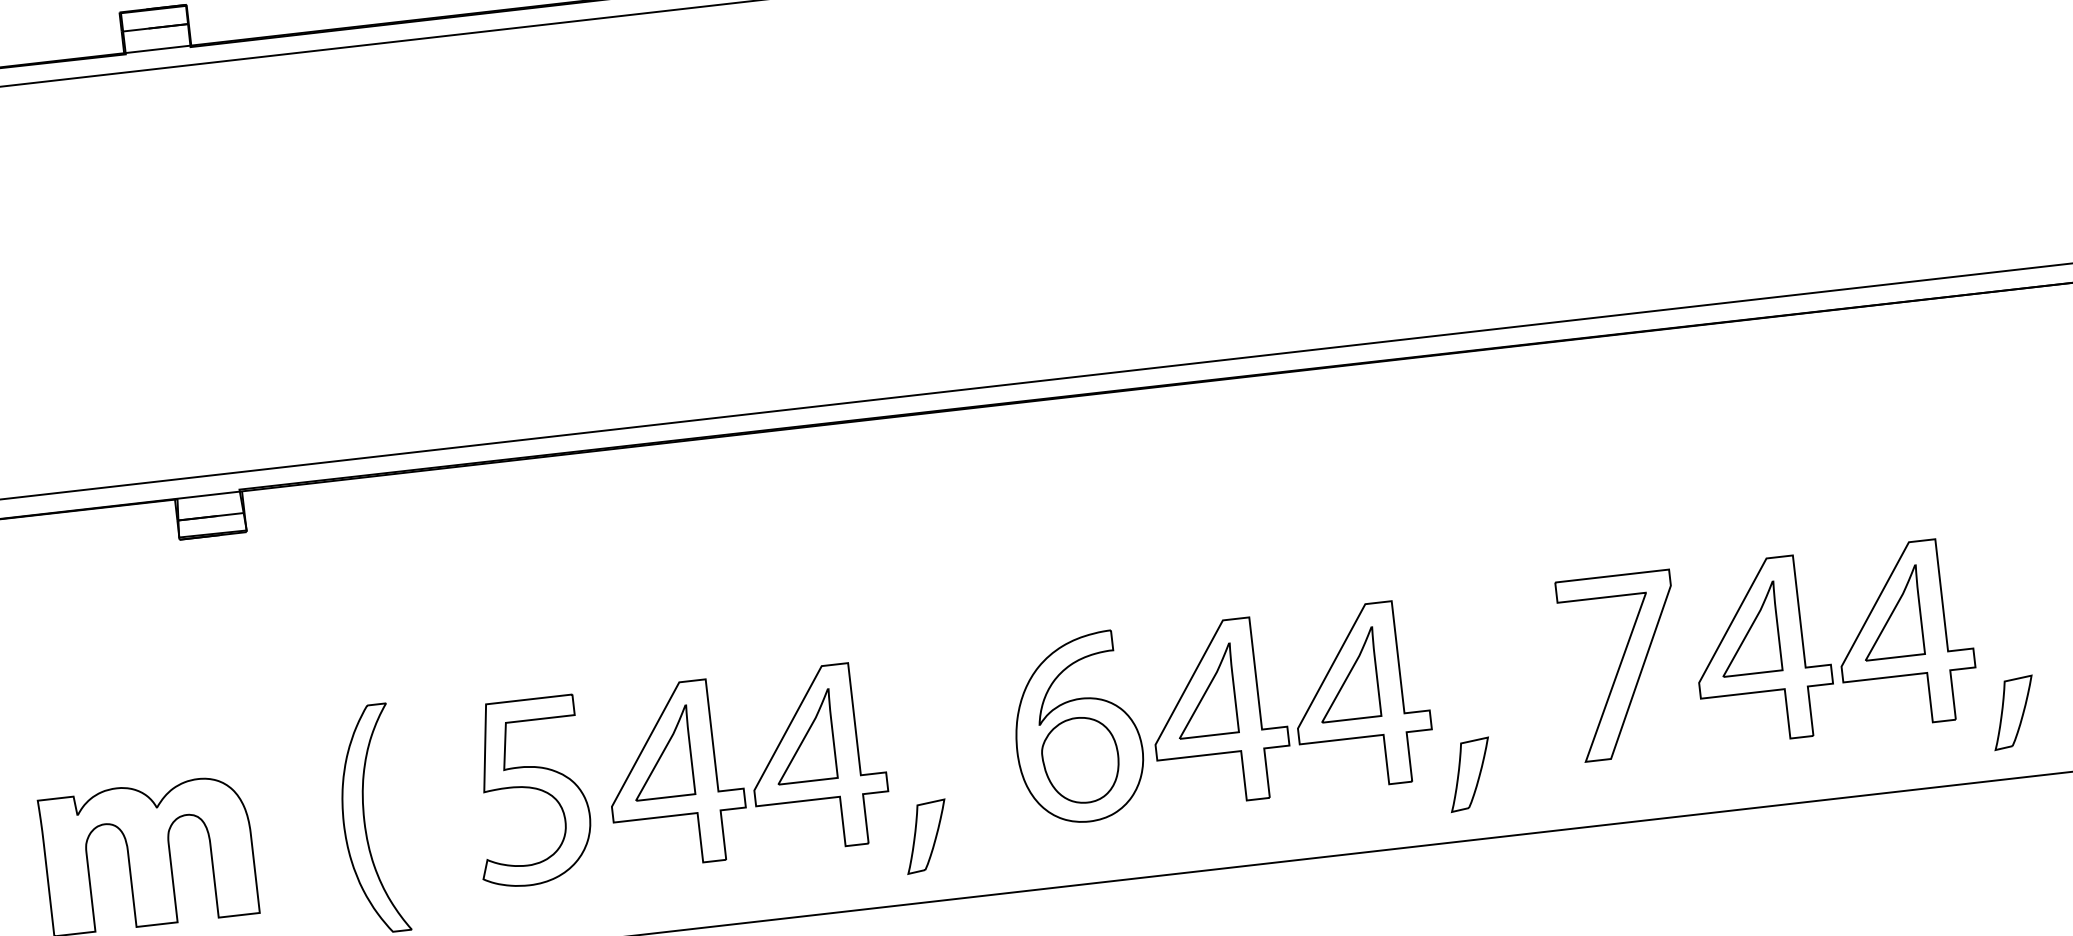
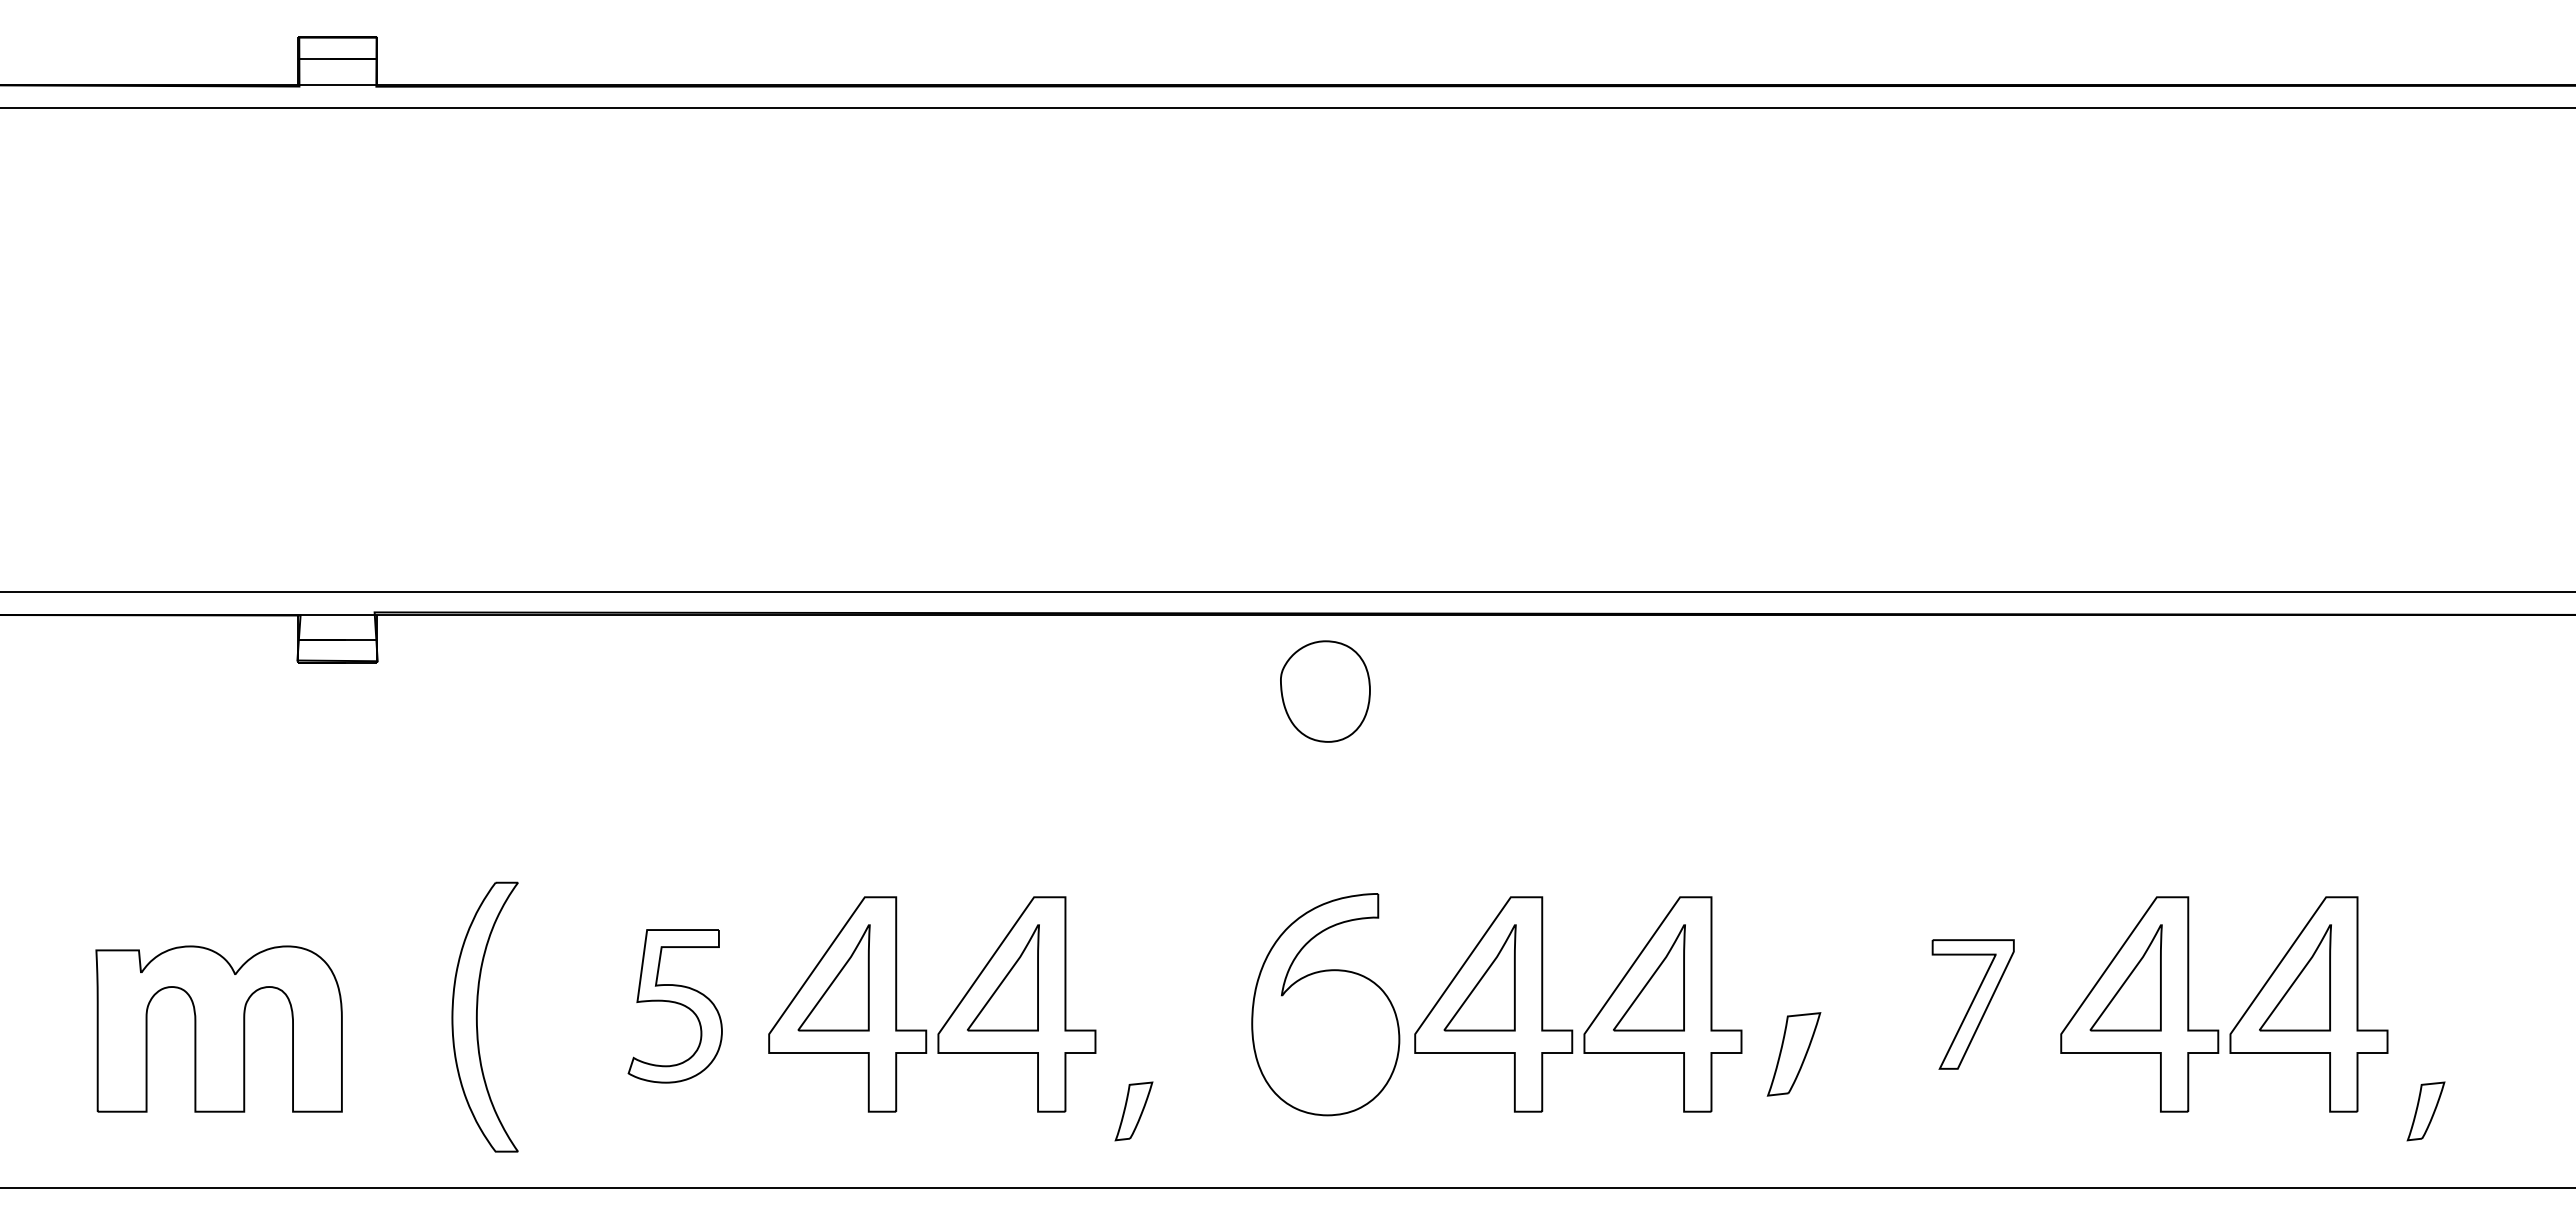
part: (1621, 666) -> (1972, 1004), size x0.6
part: (2013, 712) -> (2425, 1111), size x0.7
part: (1080, 760) -> (1325, 691), moved
part: (1469, 774) -> (1793, 1054), moved
part: (529, 792) -> (674, 1006), size x0.7
part: (925, 836) -> (1133, 1111), size x0.7

